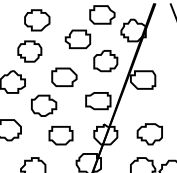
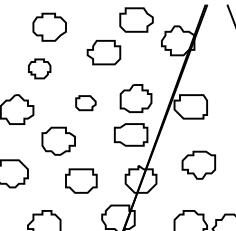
part: (29, 51) -> (39, 68), size x0.7
part: (105, 61) -> (135, 98), moved
part: (64, 76) -> (85, 102), size x0.6
part: (149, 133) -> (198, 164), moved

